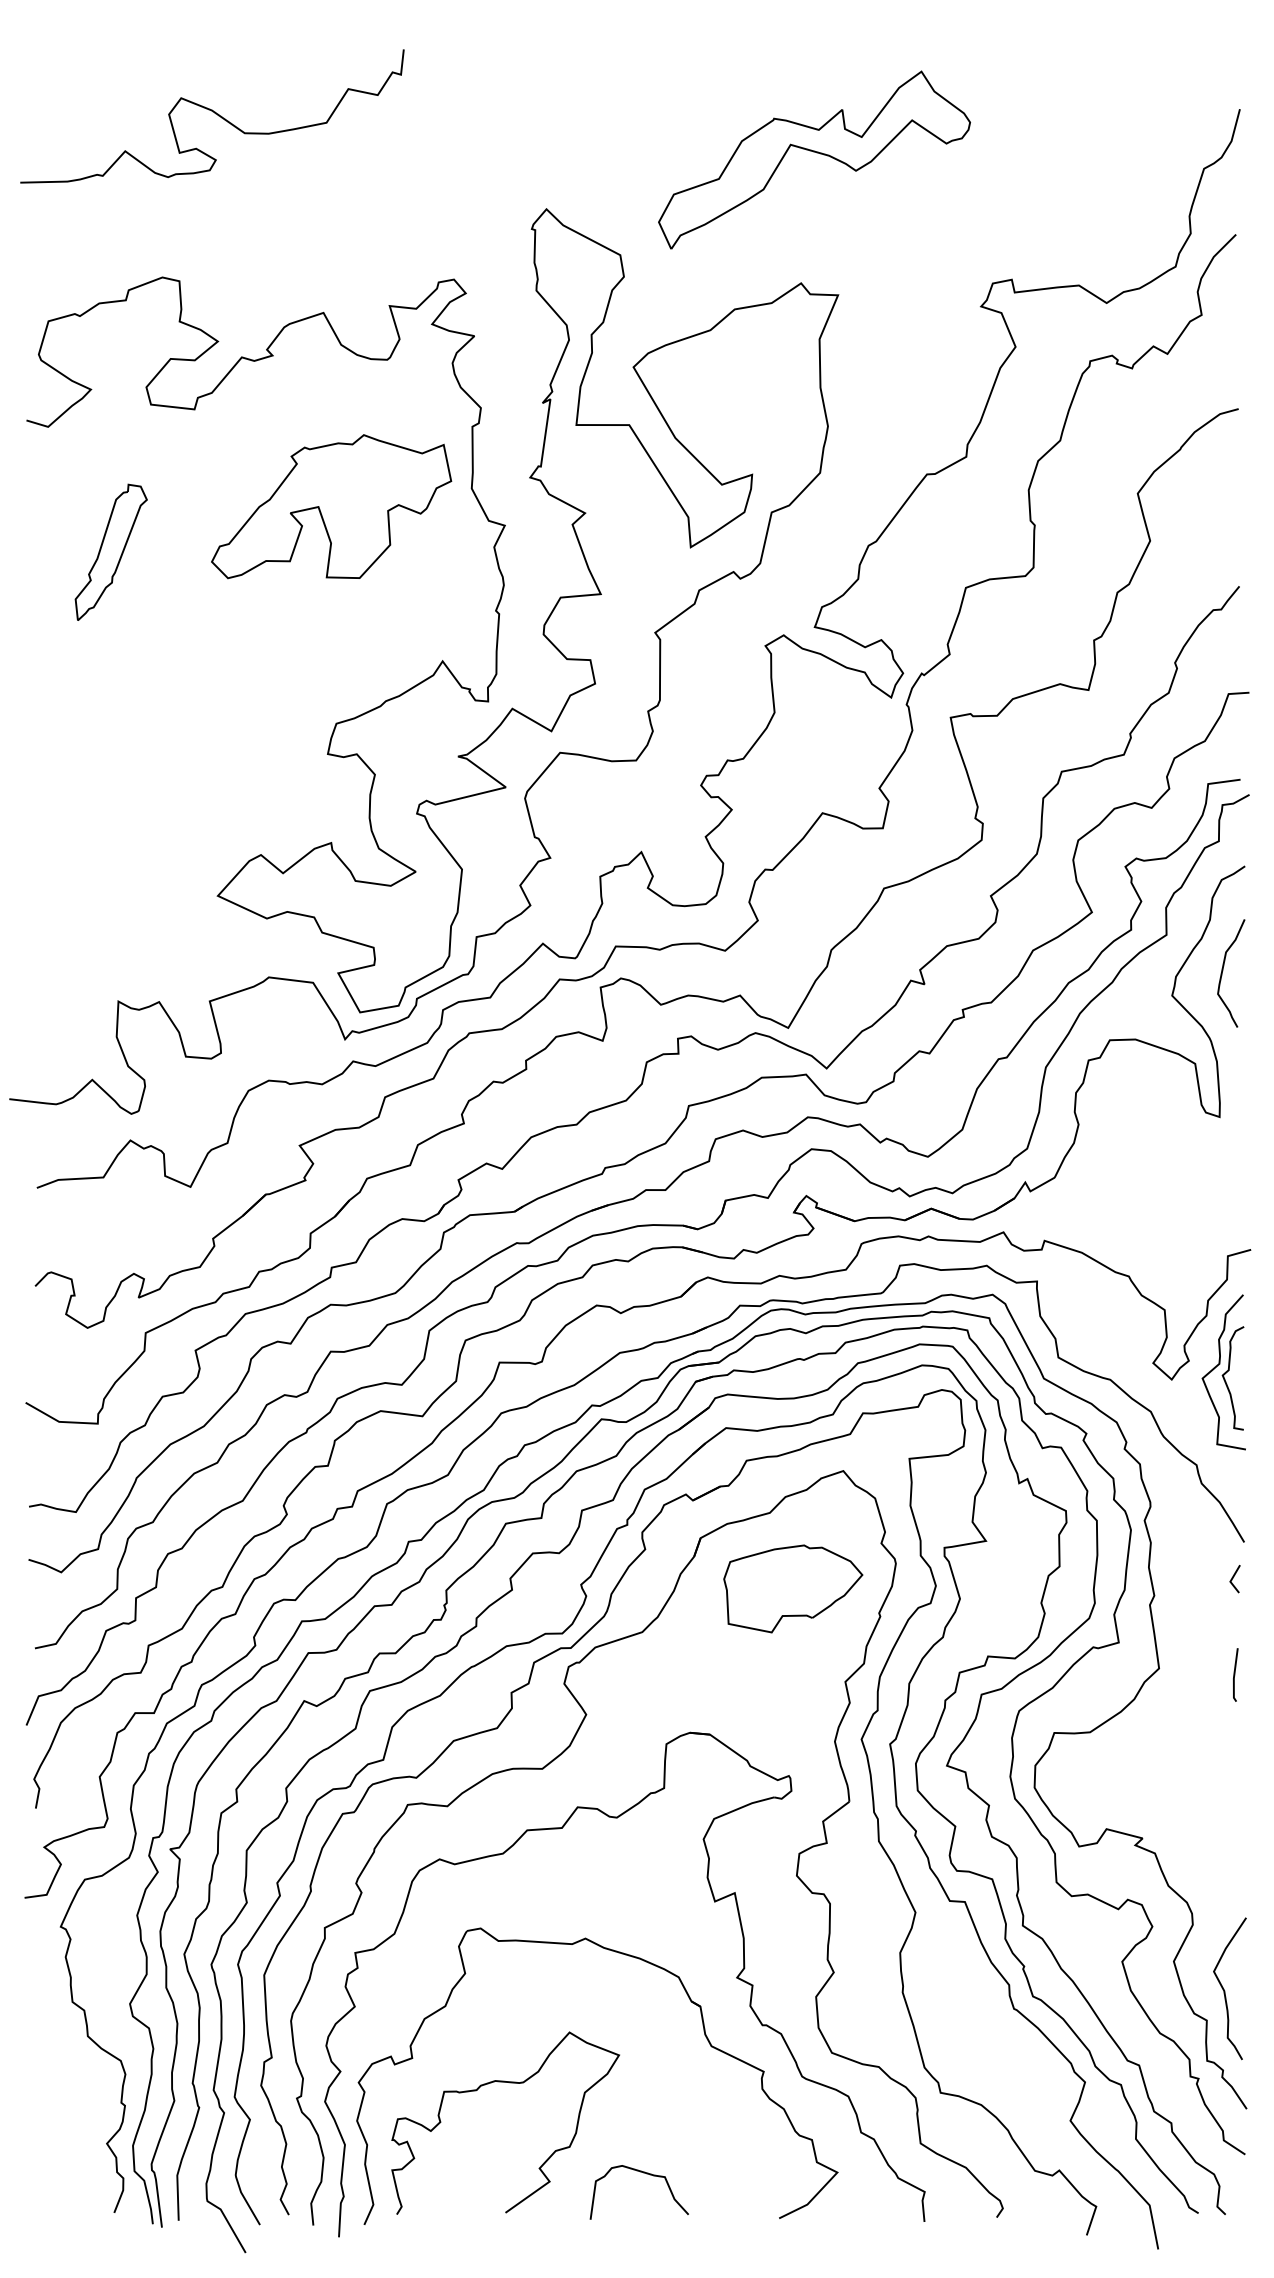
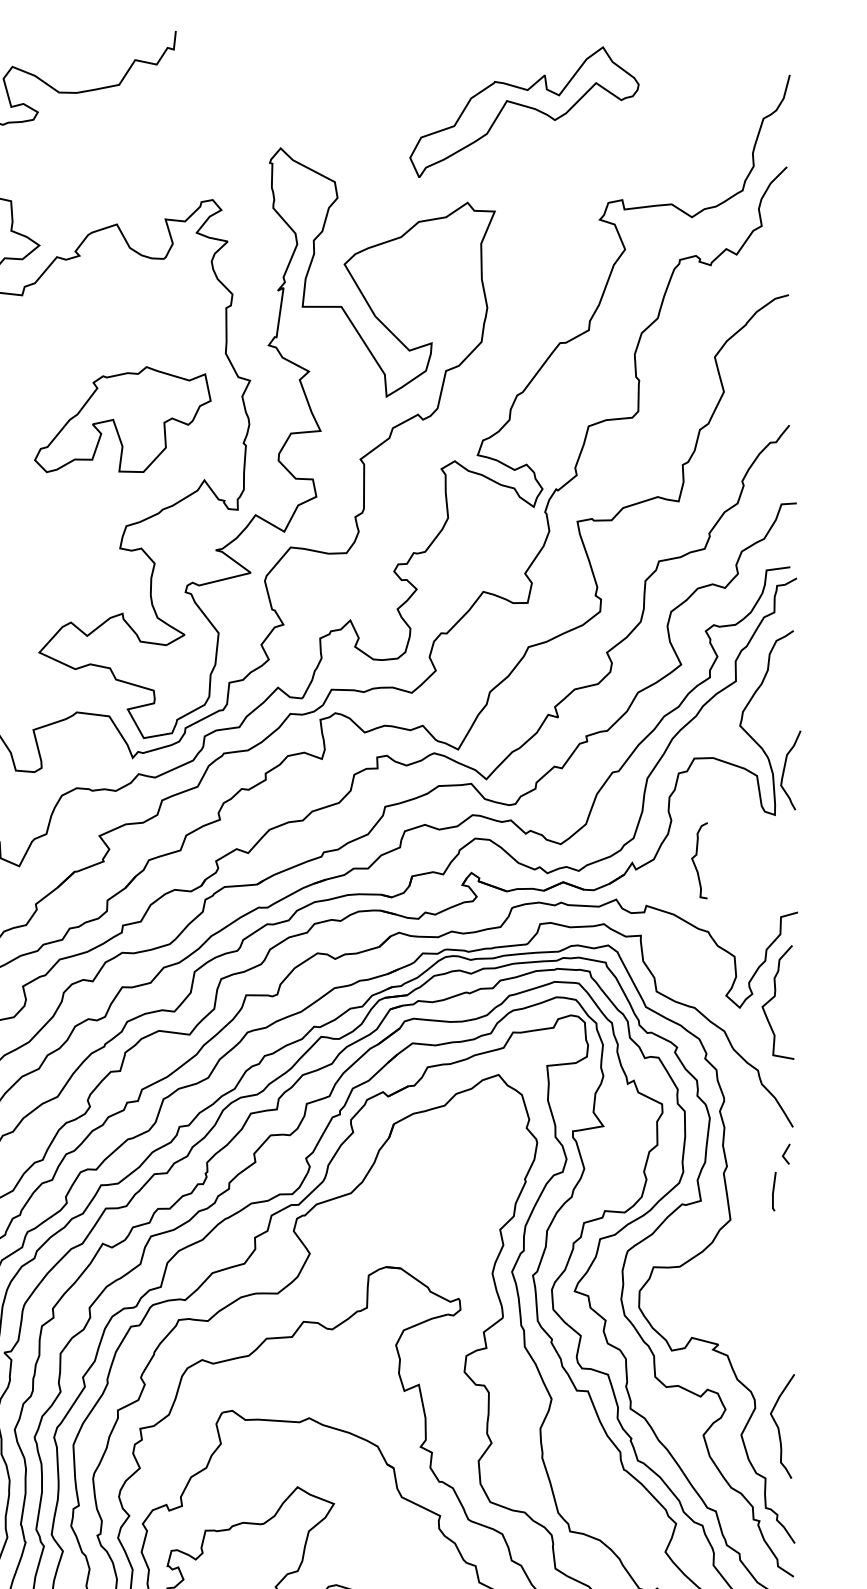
part: (816, 153) -> (525, 107), moved
part: (331, 506) -> (122, 419), moved
curve: (1223, 970) -> (785, 768), moved
curve: (1226, 1381) -> (694, 863), moved
part: (793, 1588) -> (462, 1161), removed
line: (1235, 1674) -> (774, 1191), moved
curve: (1225, 1991) -> (779, 1428), moved

